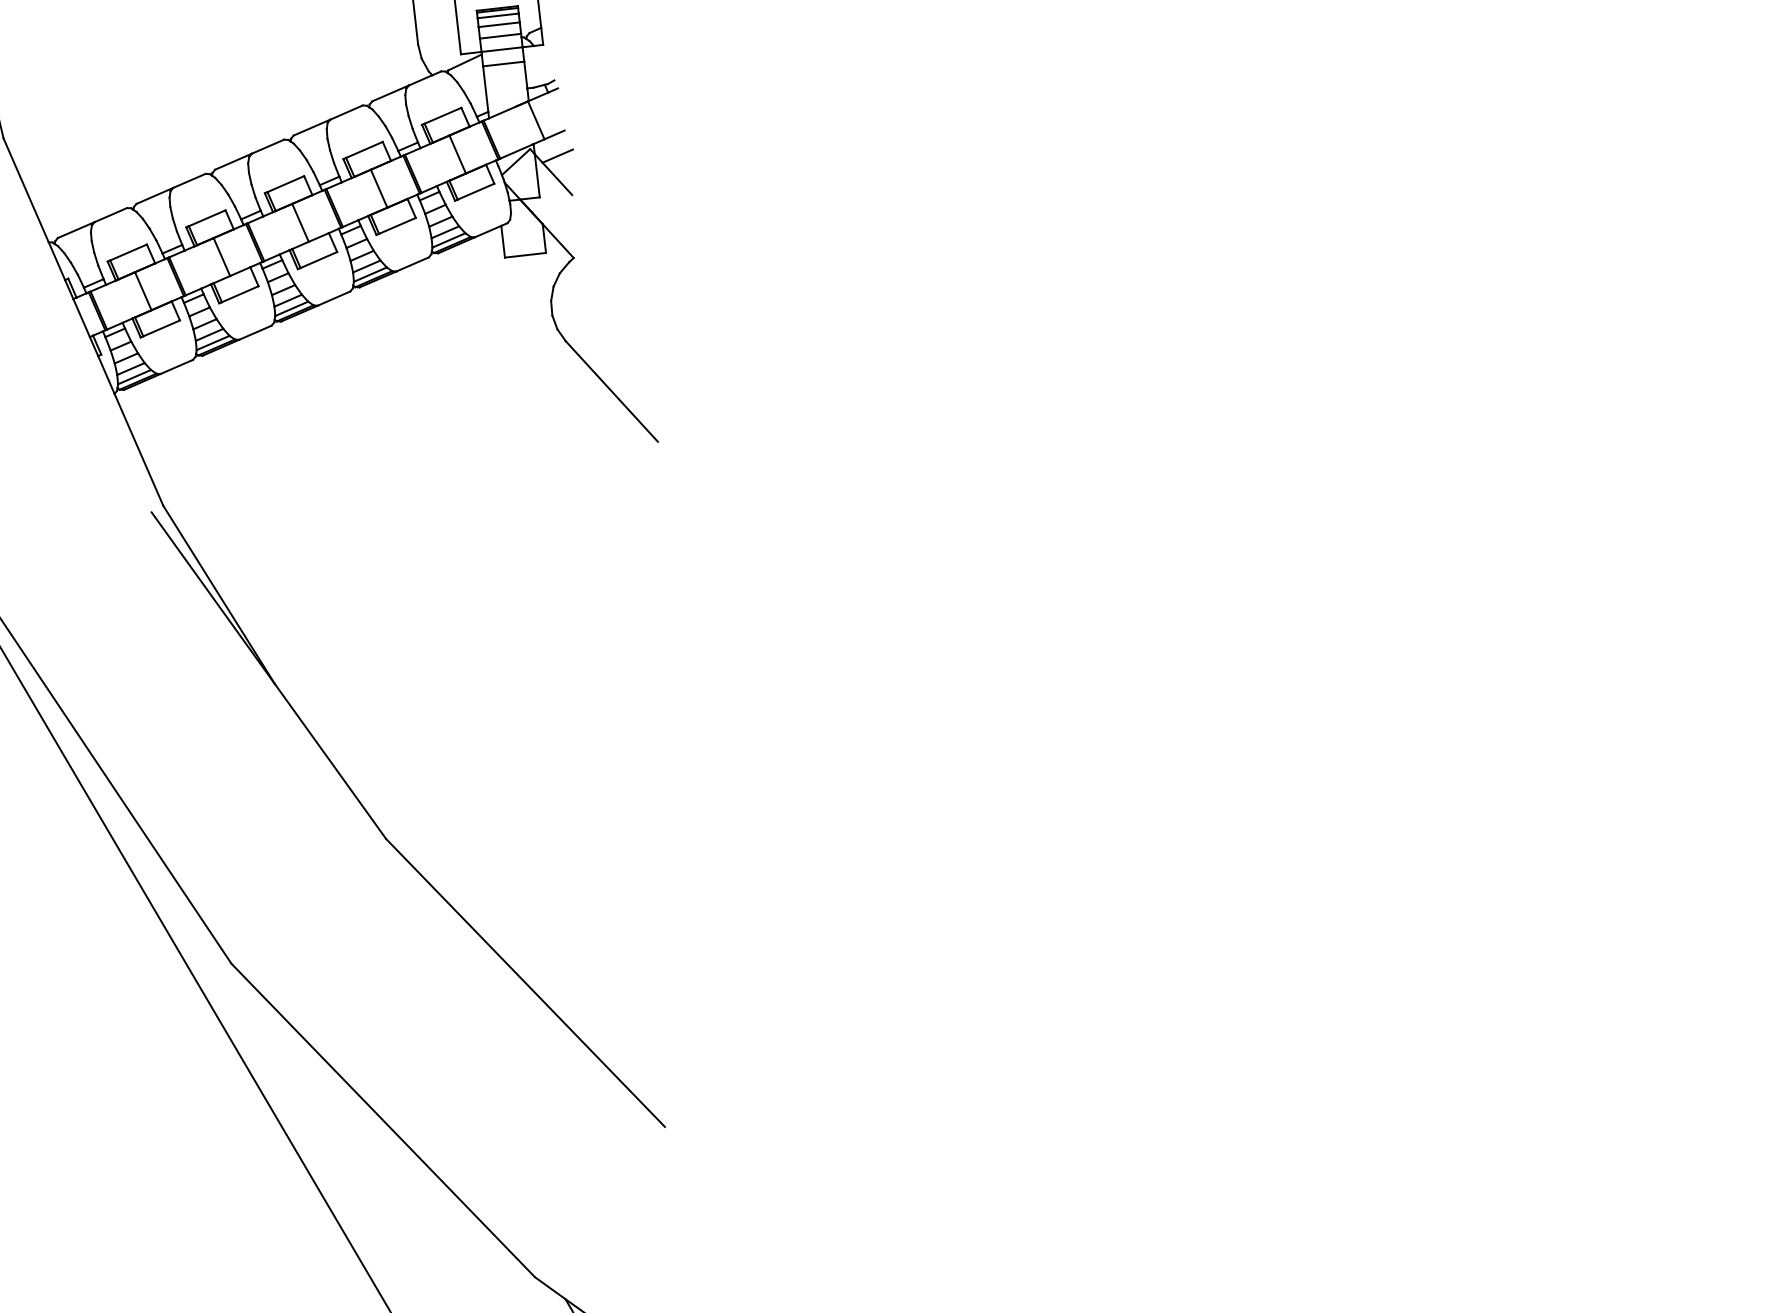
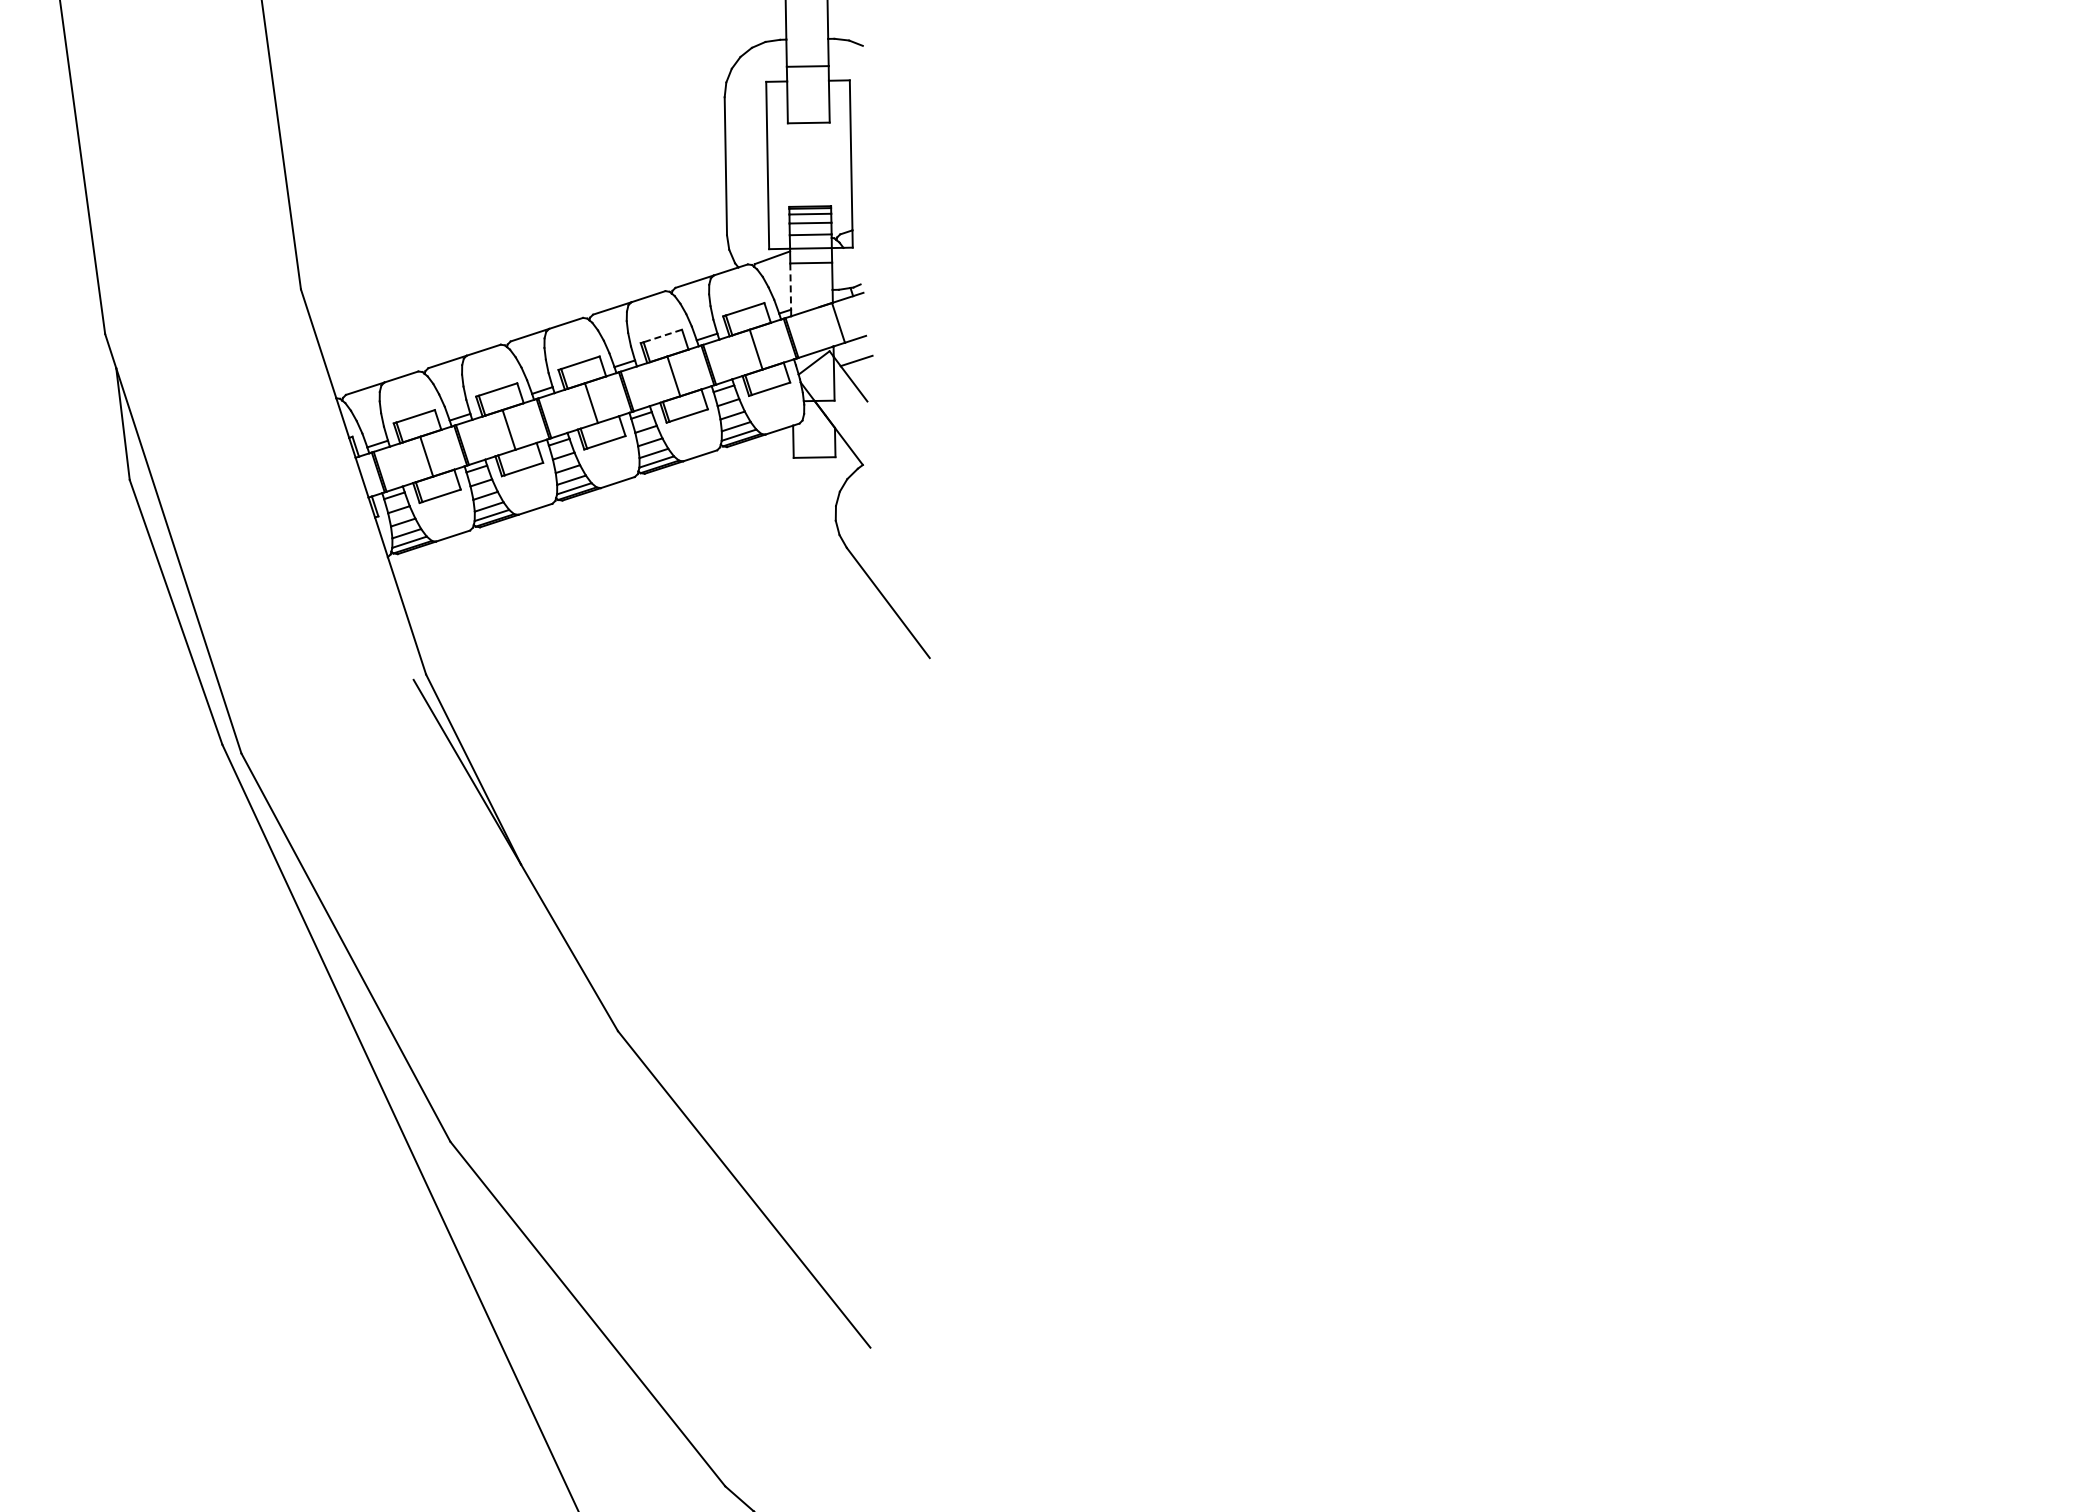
line: (485, 90) -> (790, 287), solid -> dashed
line: (364, 150) -> (662, 336), solid -> dashed

